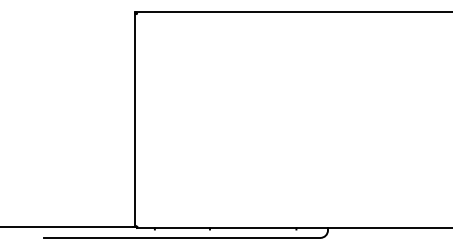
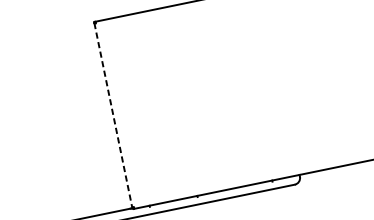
line: (135, 120) -> (113, 115), solid -> dashed

